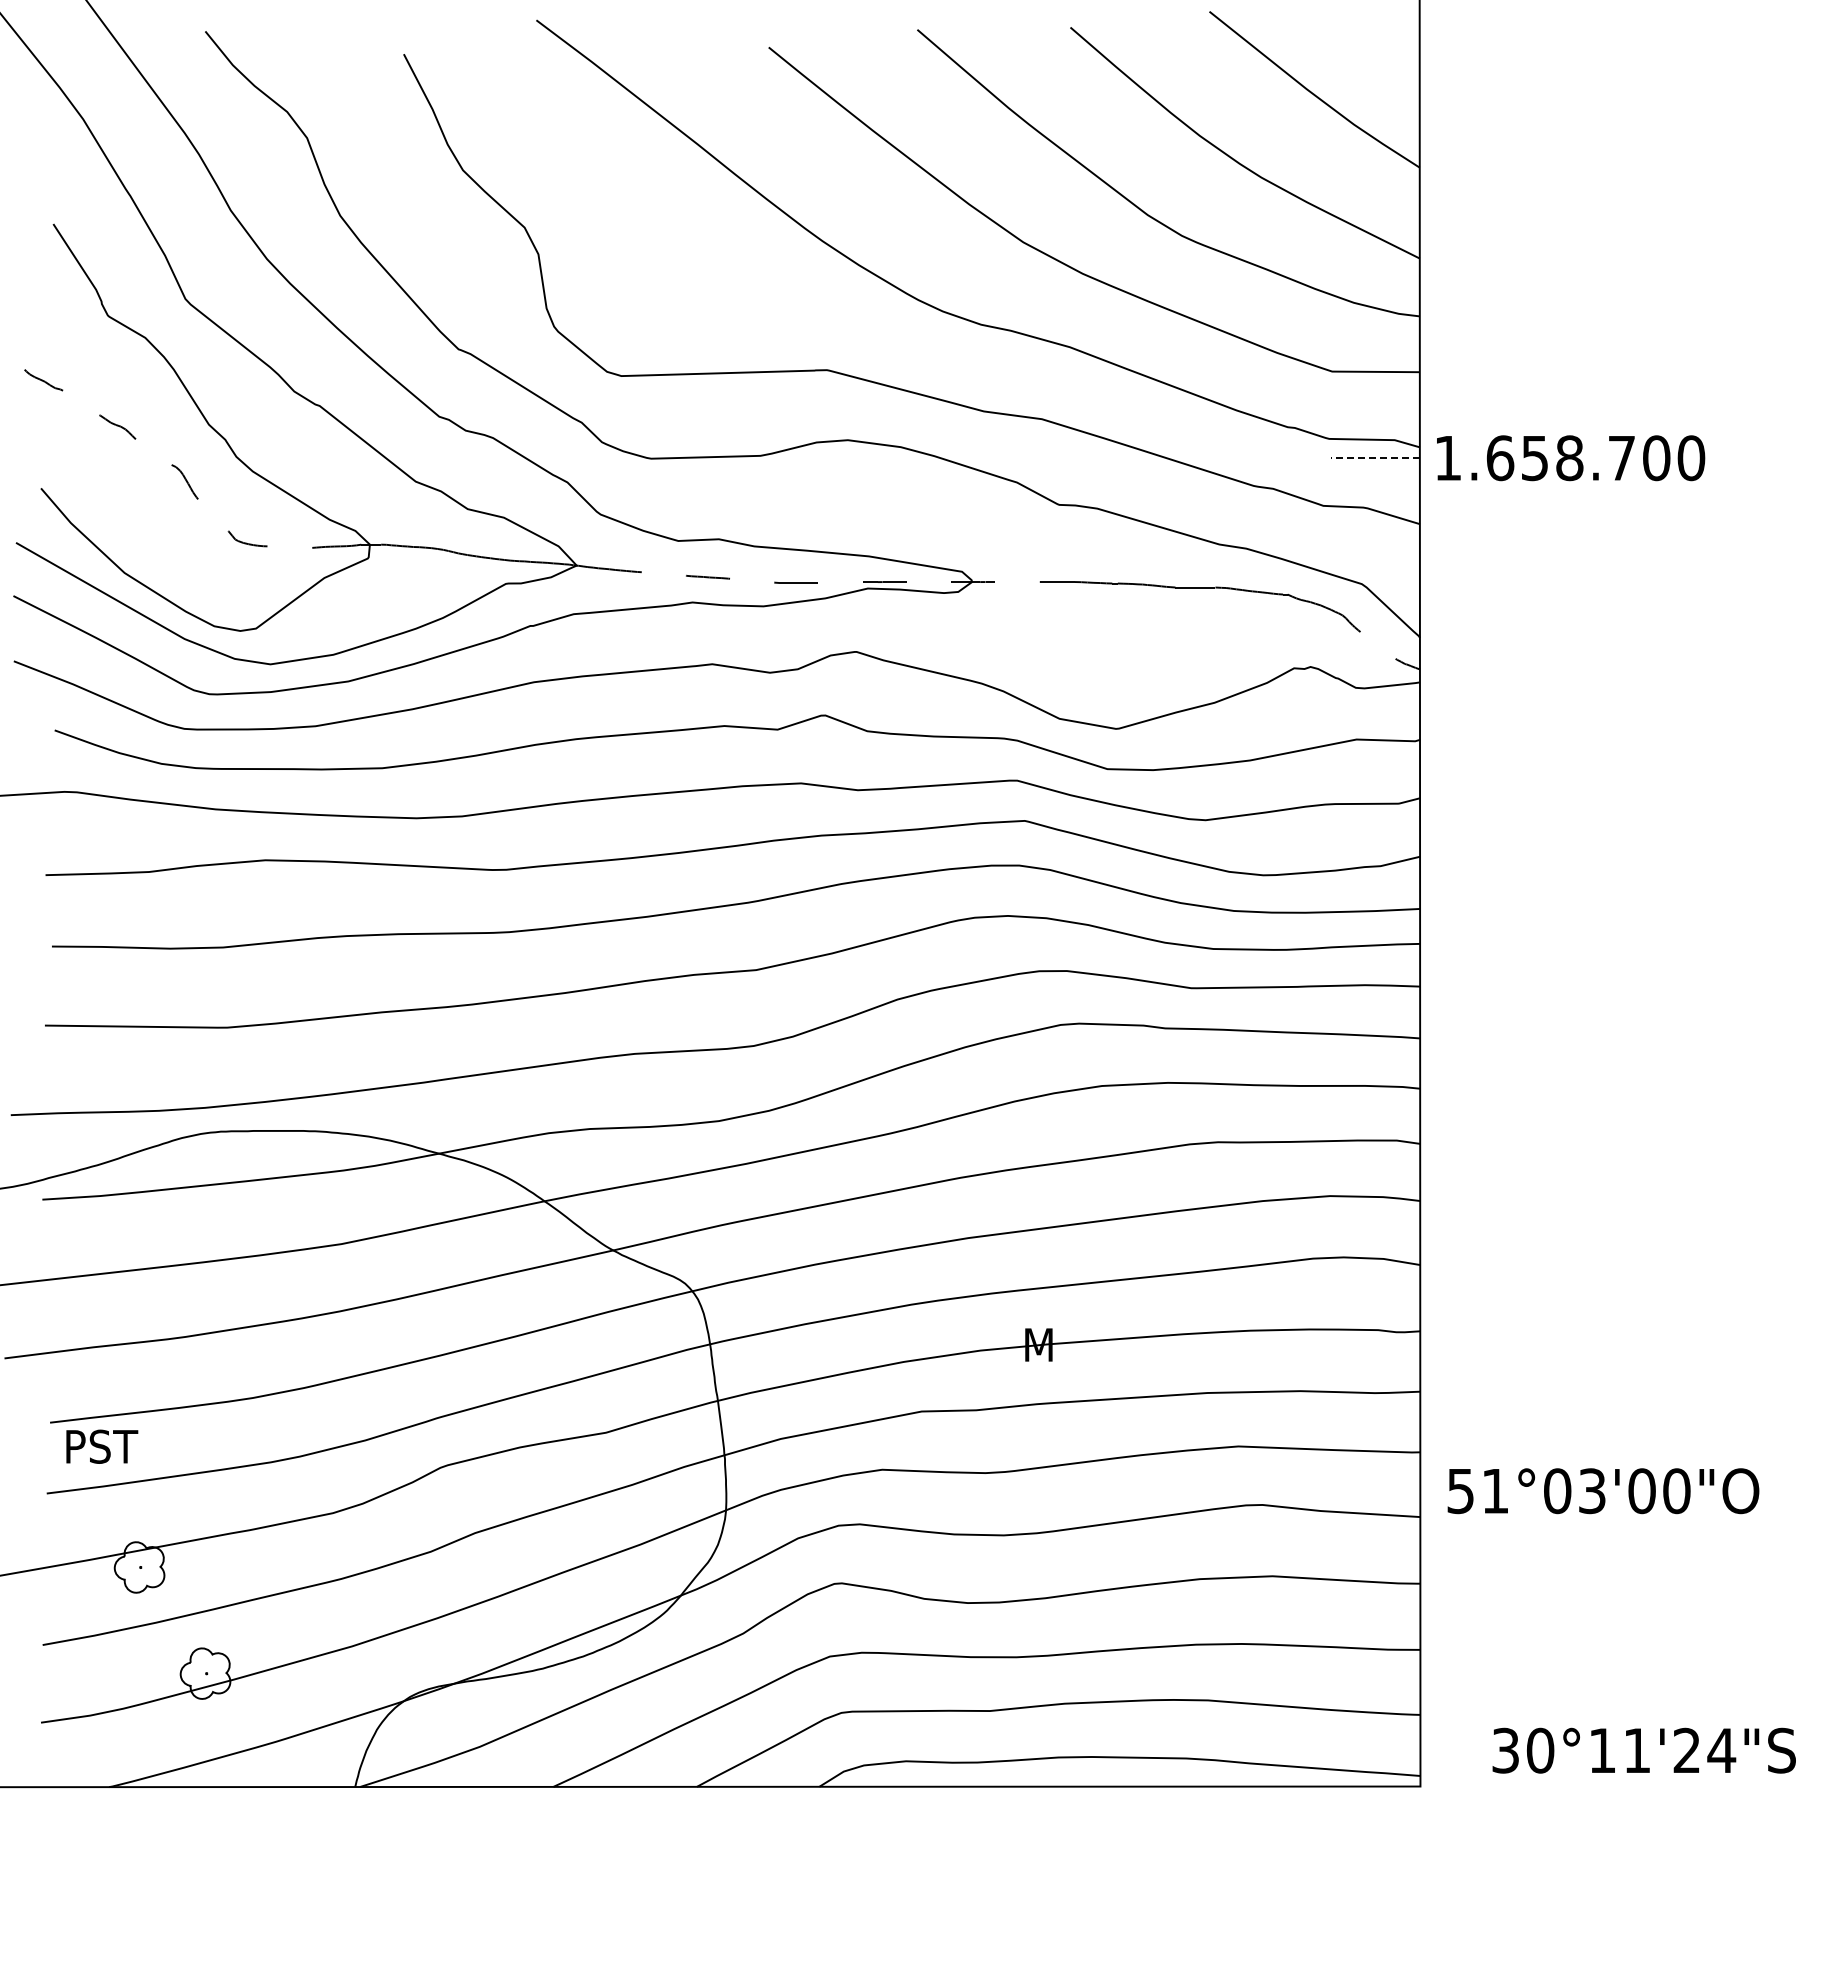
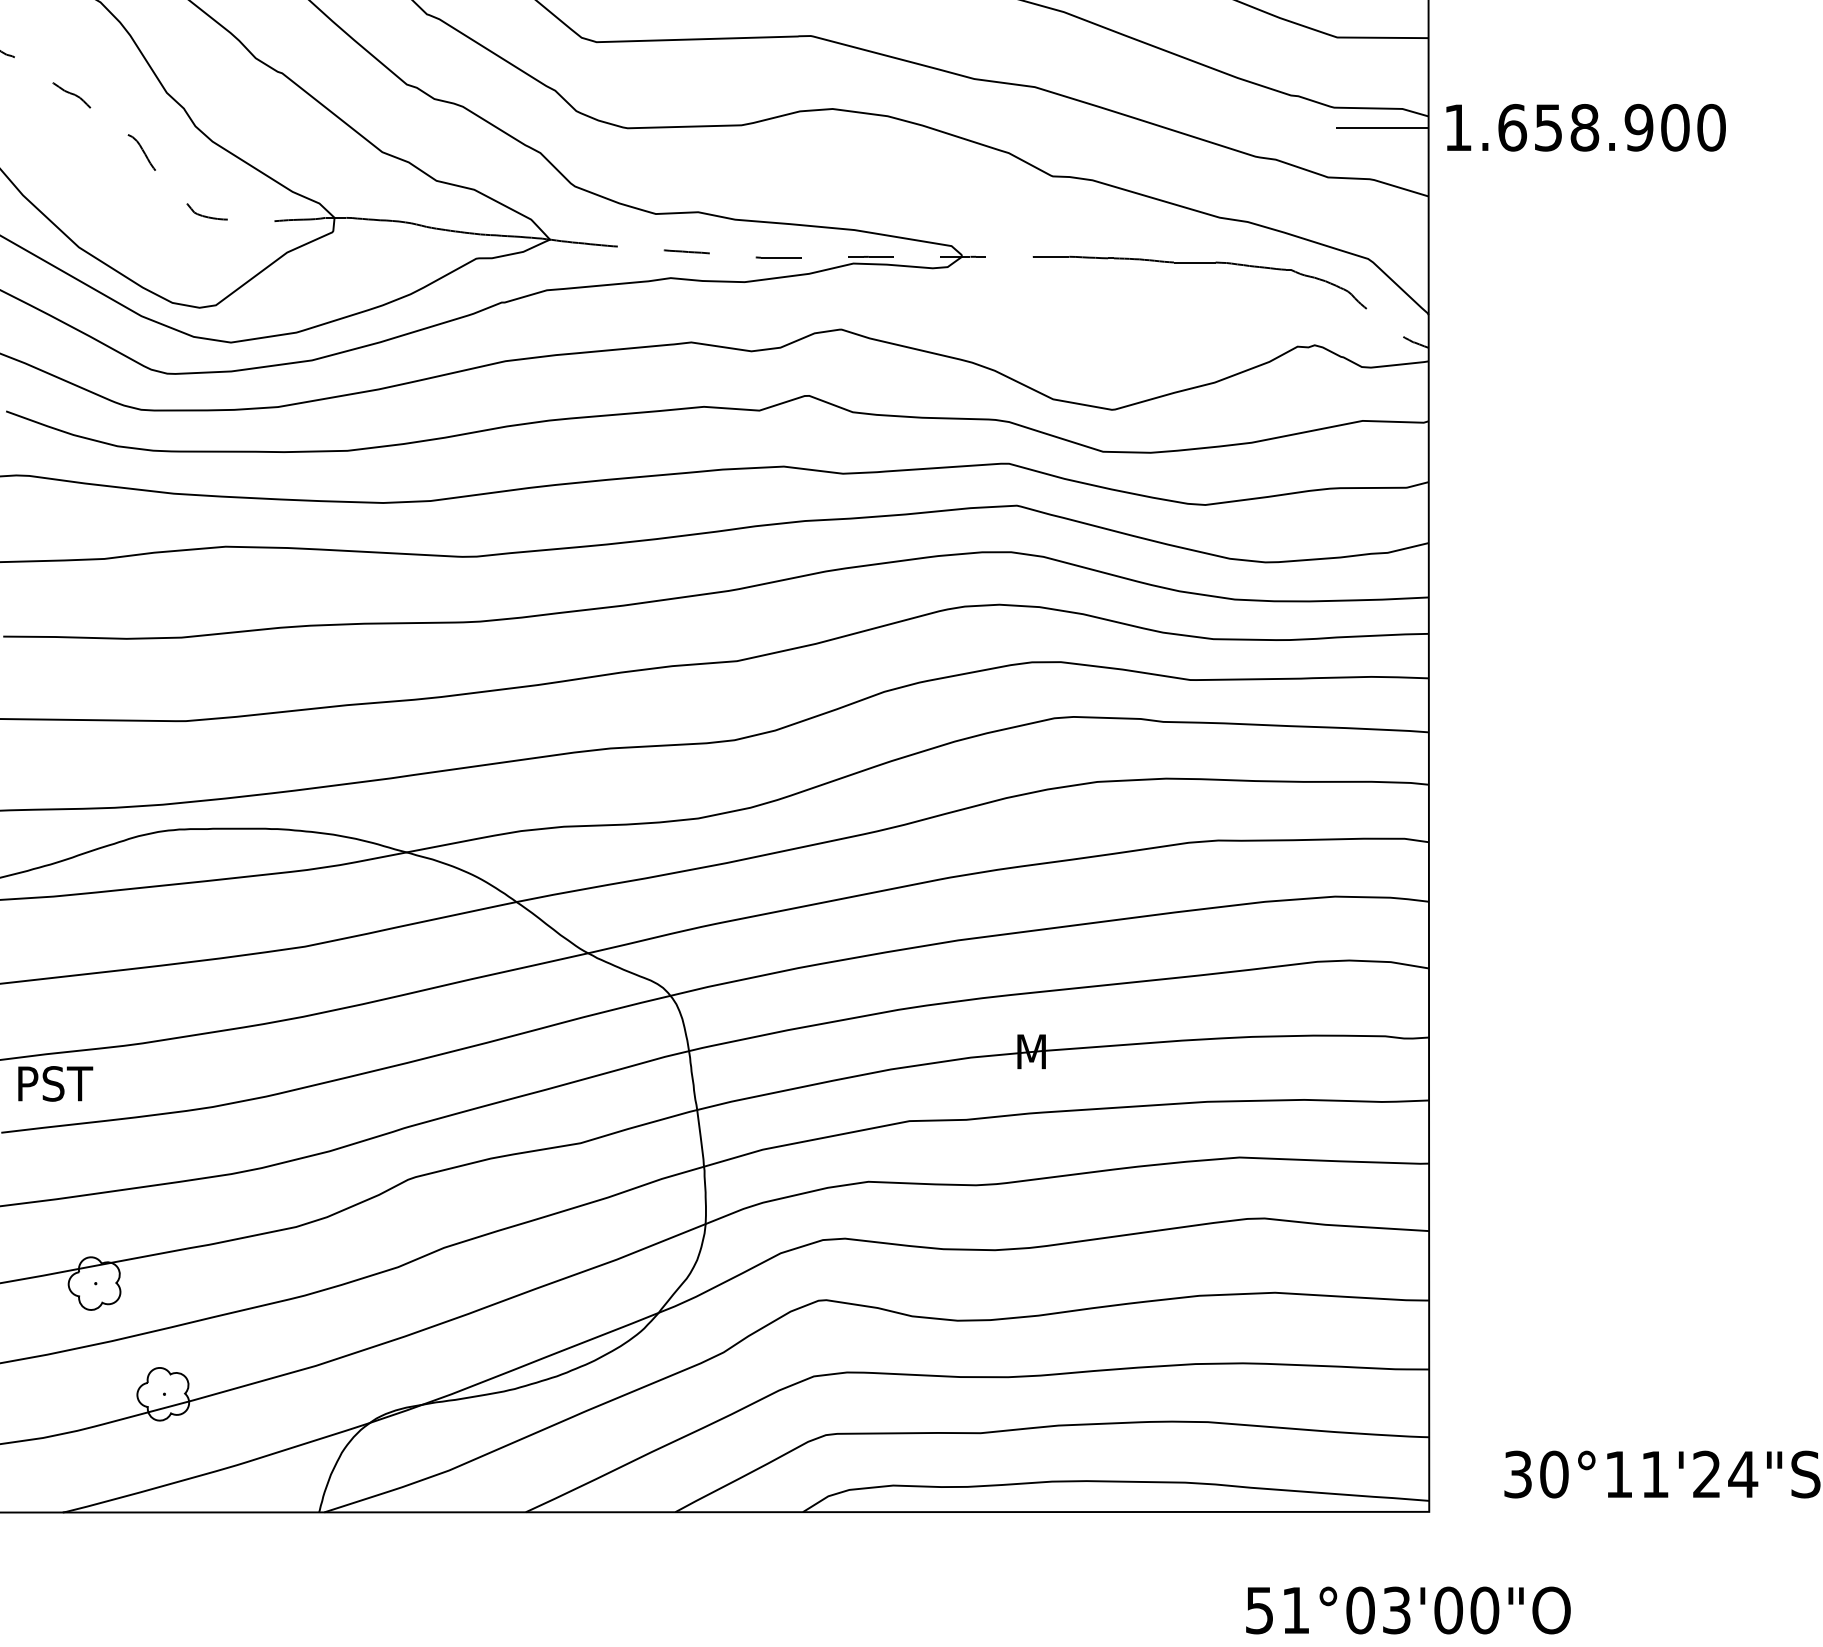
line: (1375, 458) -> (1382, 128), dashed -> solid
text: (1621, 458) -> (1638, 128), 1.658.700 -> 1.658.900
text: (102, 1446) -> (55, 1083), moved
text: (1603, 1491) -> (1408, 1610), moved

